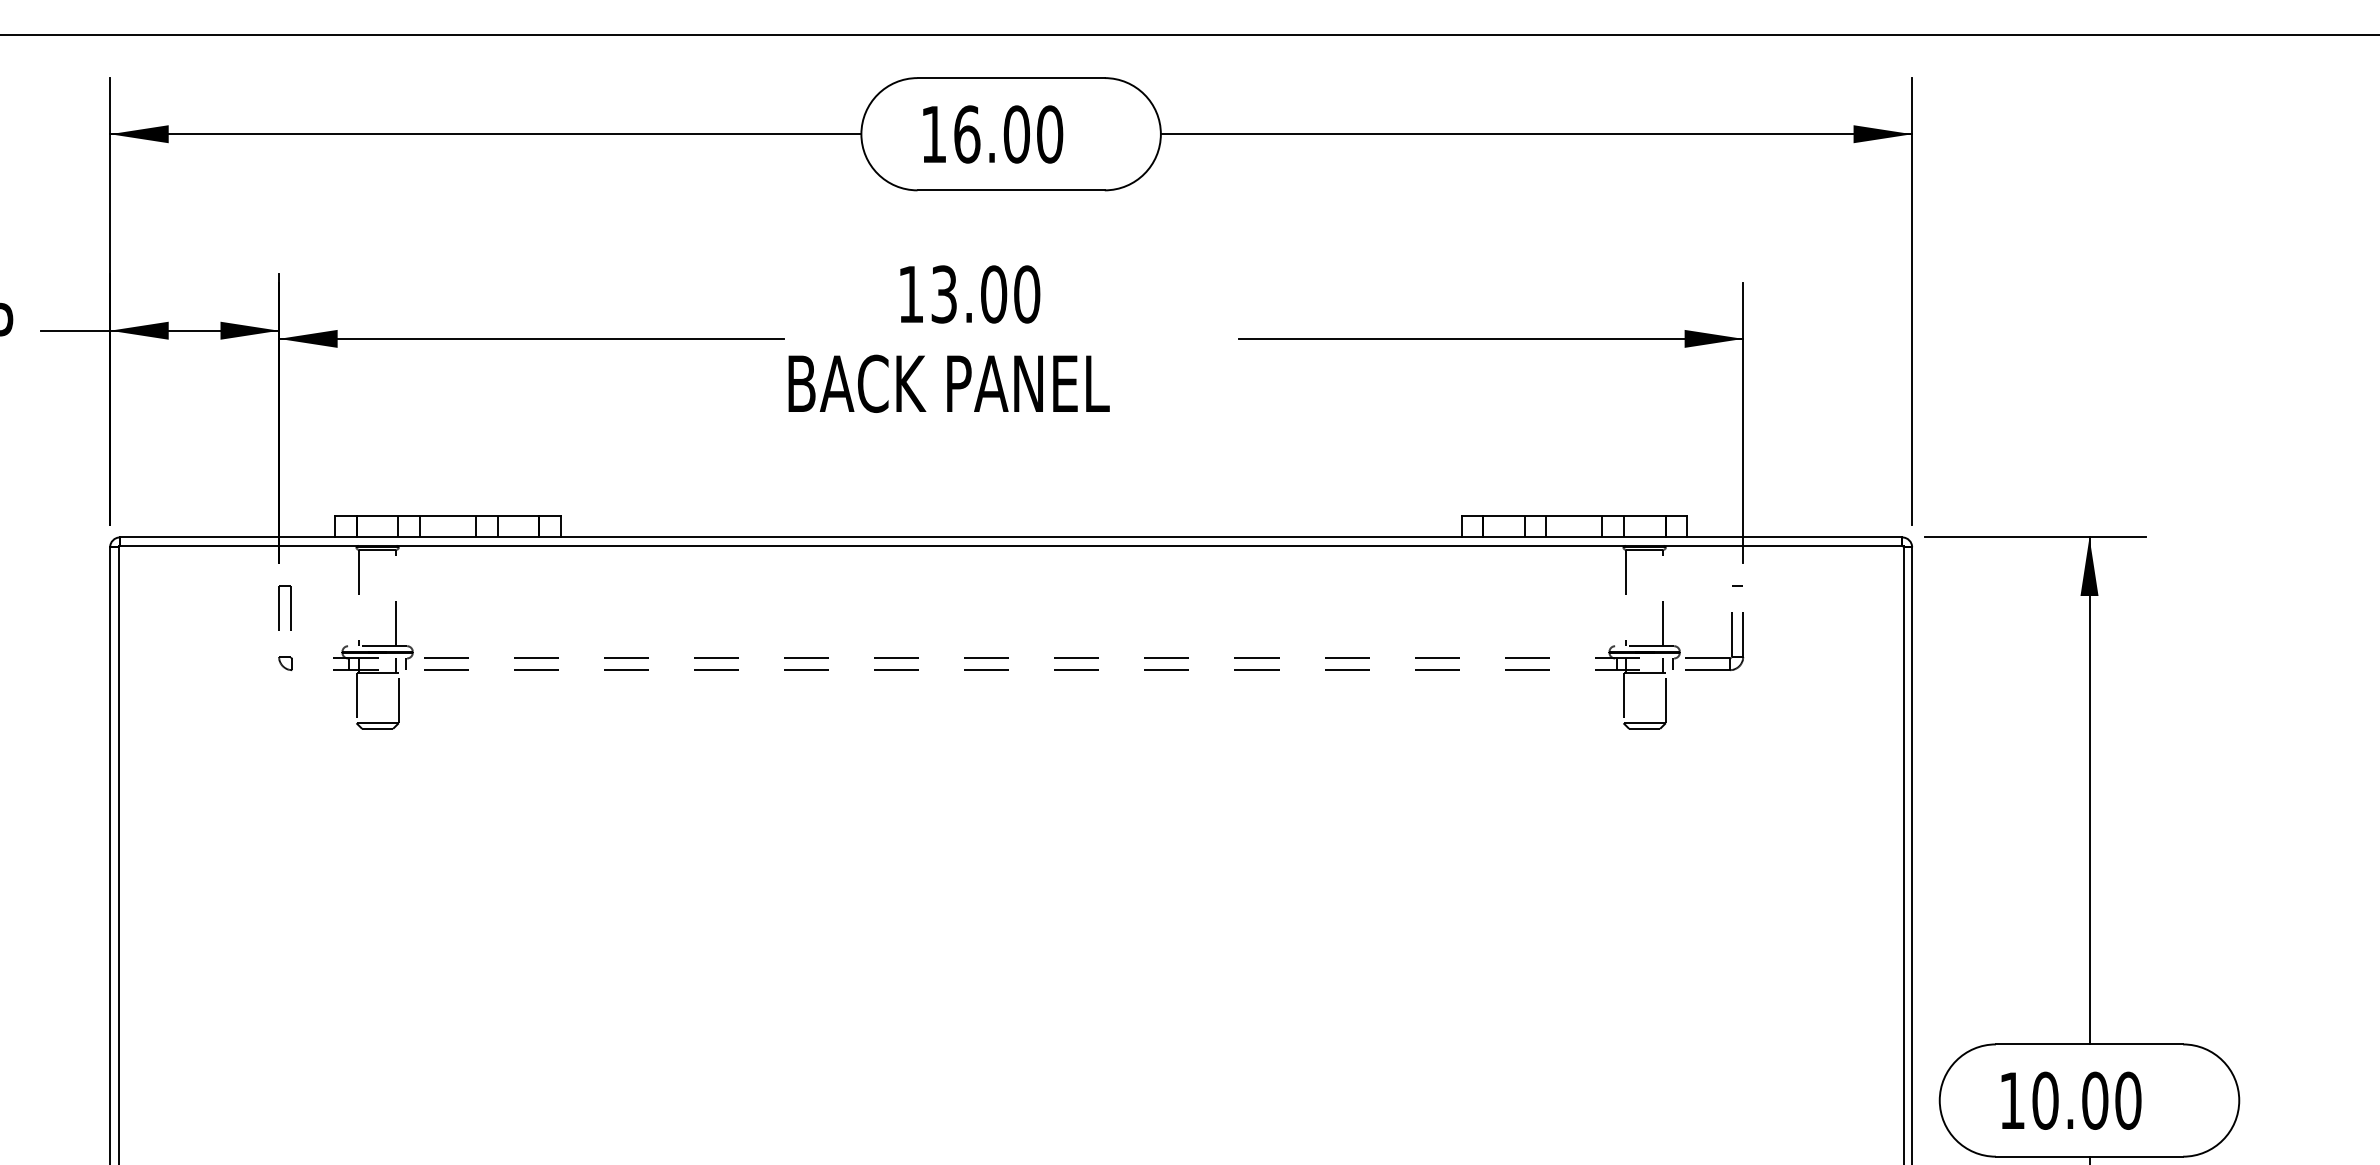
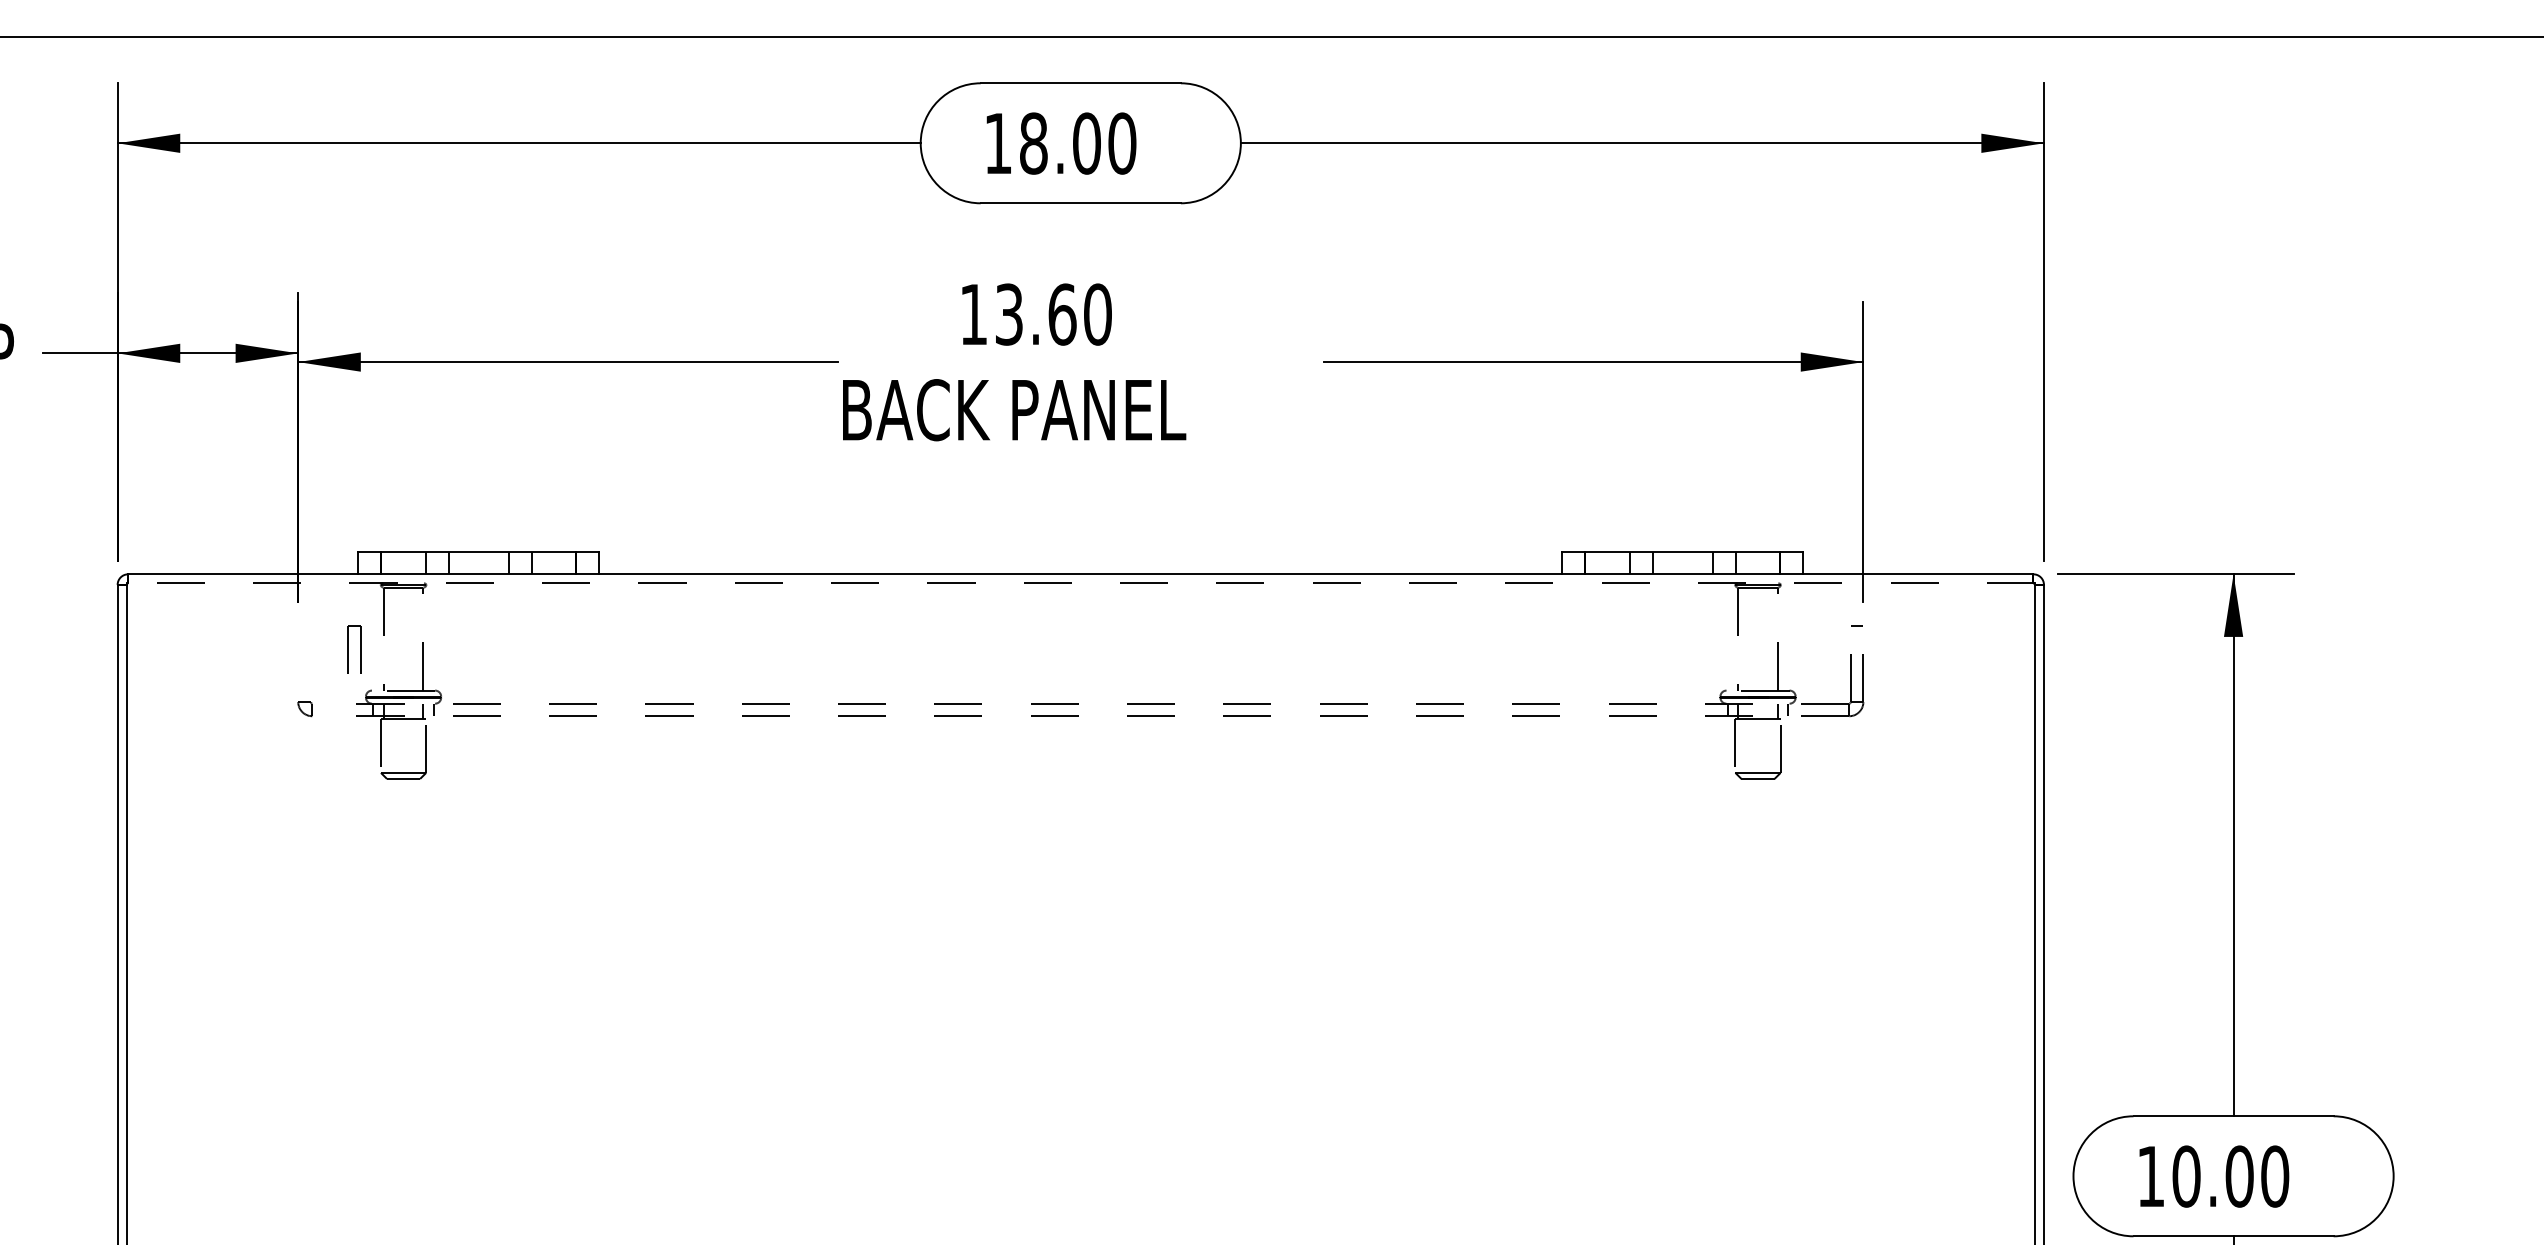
text: (967, 134) -> (1034, 143), 16.00 -> 18.00
text: (994, 294) -> (1063, 314), 13.00 -> 13.60
line: (1011, 545) -> (1081, 582), solid -> dashed
part: (284, 607) -> (354, 649), moved

